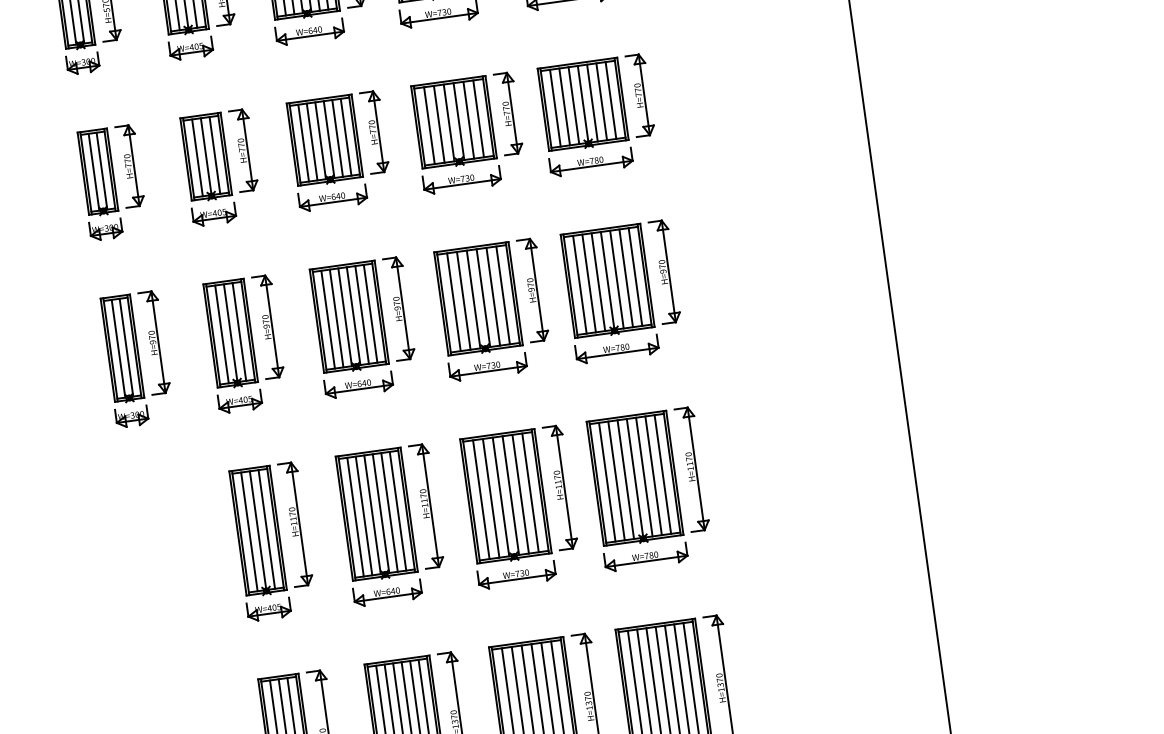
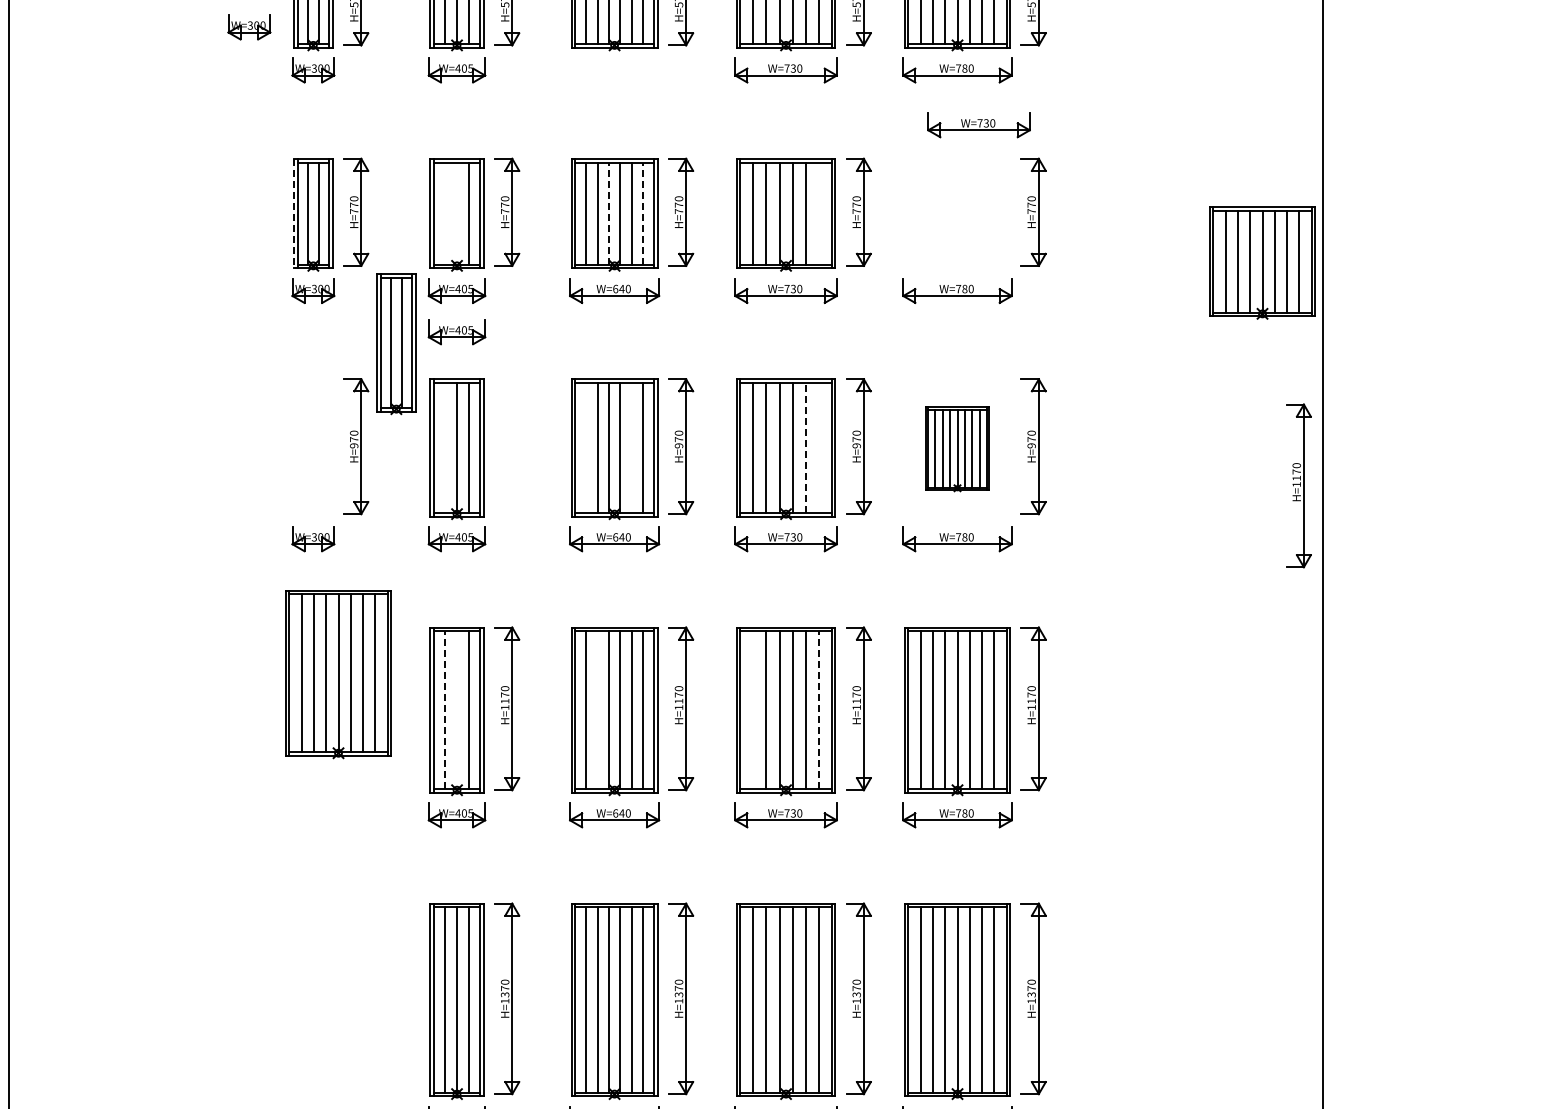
part: (309, 32) -> (614, 70), removed
part: (589, 35) -> (978, 125), added
part: (30, 38) -> (249, 27), added
part: (583, 105) -> (1262, 262), moved
line: (478, 118) -> (818, 213), removed
line: (345, 137) -> (642, 213), solid -> dashed
line: (320, 140) -> (608, 213), solid -> dashed
line: (206, 156) -> (457, 213), removed
line: (197, 157) -> (445, 213), removed
line: (83, 173) -> (293, 213), solid -> dashed
part: (218, 246) -> (456, 332), added
part: (868, 273) -> (1298, 485), added
part: (607, 282) -> (957, 449), size x0.6
line: (502, 295) -> (818, 447), removed
line: (493, 296) -> (805, 447), solid -> dashed
line: (362, 314) -> (631, 447), removed
line: (328, 319) -> (586, 447), removed
part: (268, 326) -> (507, 446), removed
line: (221, 334) -> (445, 447), removed
part: (122, 349) -> (396, 344), moved
line: (530, 493) -> (818, 710), solid -> dashed
line: (481, 499) -> (753, 709), removed
line: (363, 515) -> (597, 709), removed
part: (165, 516) -> (338, 674), added
line: (258, 530) -> (457, 709), removed
line: (249, 532) -> (445, 710), solid -> dashed

